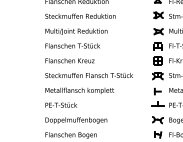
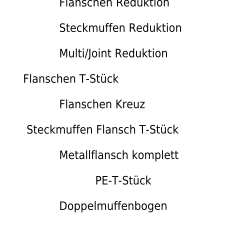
text: (72, 45) -> (70, 77), moved
text: (88, 75) -> (101, 129), moved
text: (60, 104) -> (122, 179), moved

